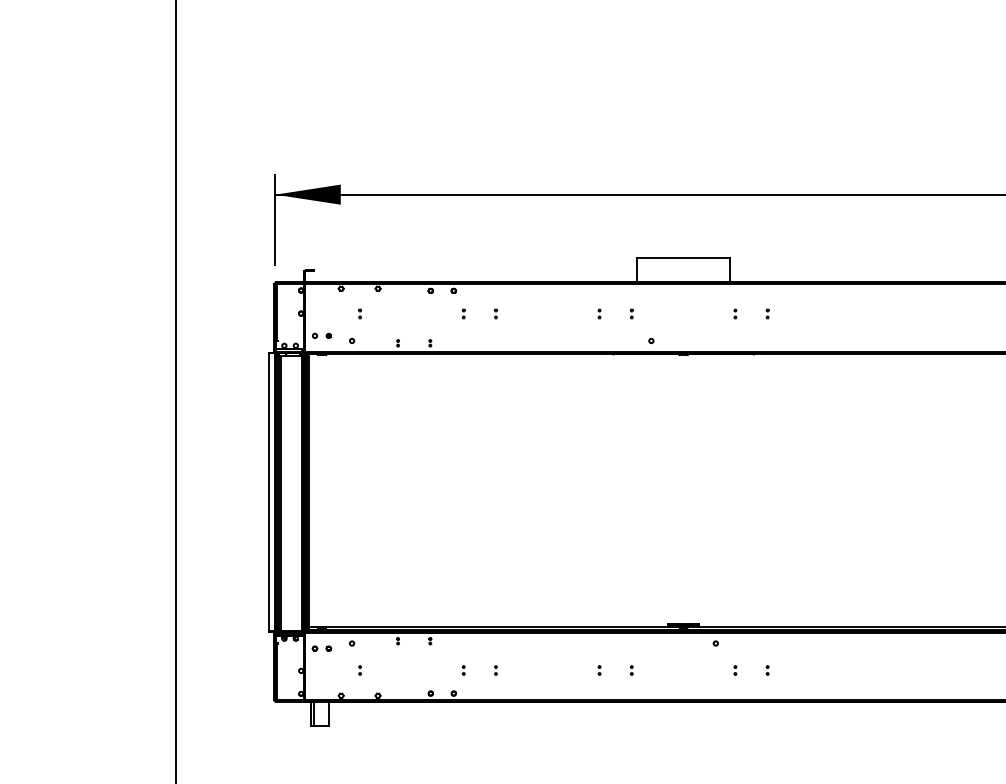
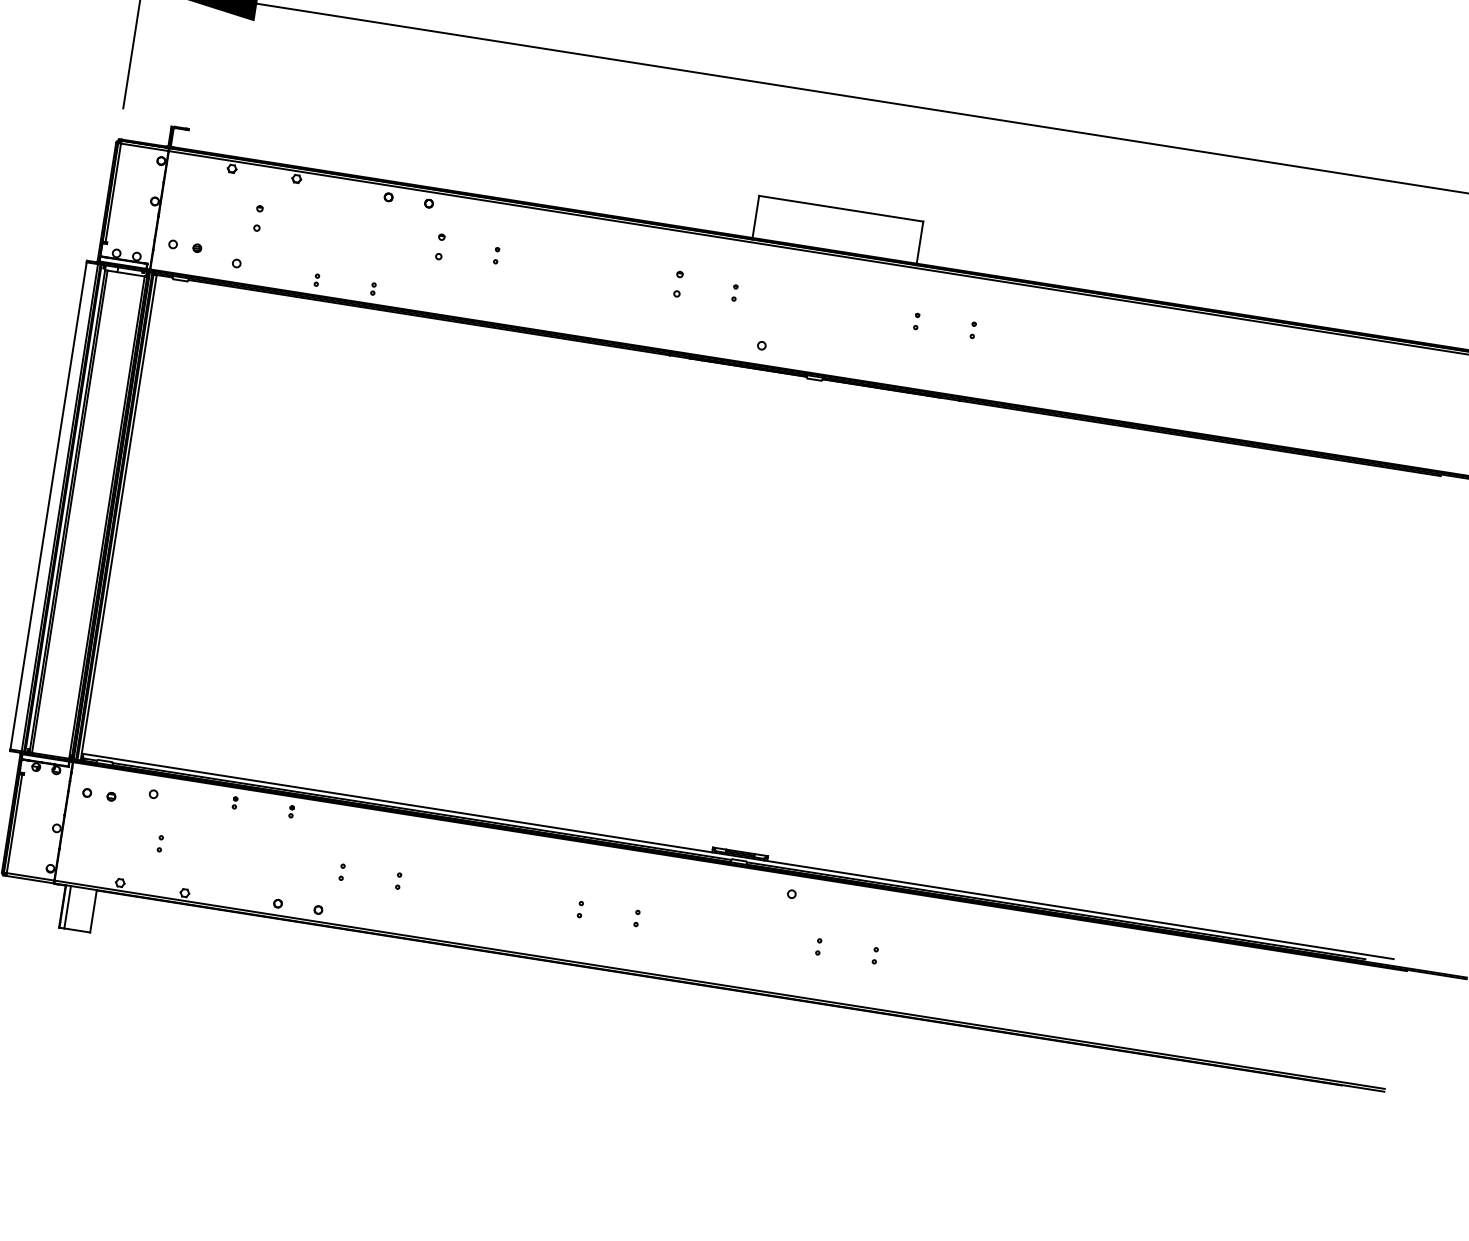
part: (359, 313) -> (257, 217), size x1.6
part: (463, 313) -> (439, 245), size x1.6
part: (599, 313) -> (678, 283), size x1.6

